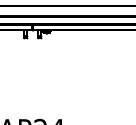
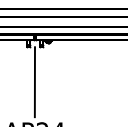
line: (31, 76) -> (34, 82), added

